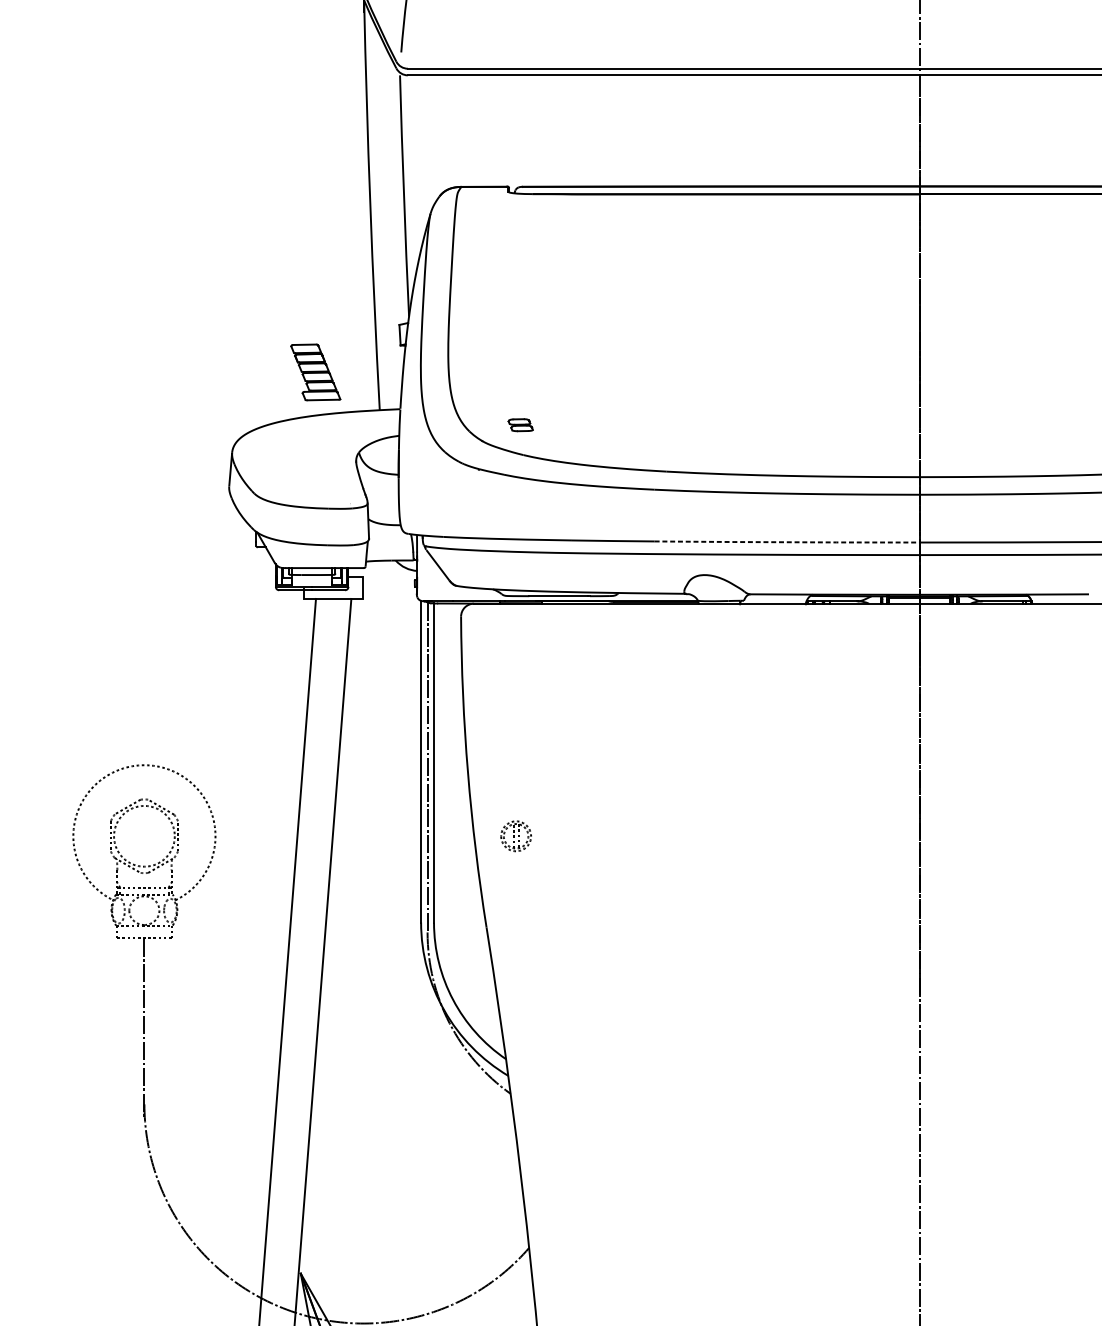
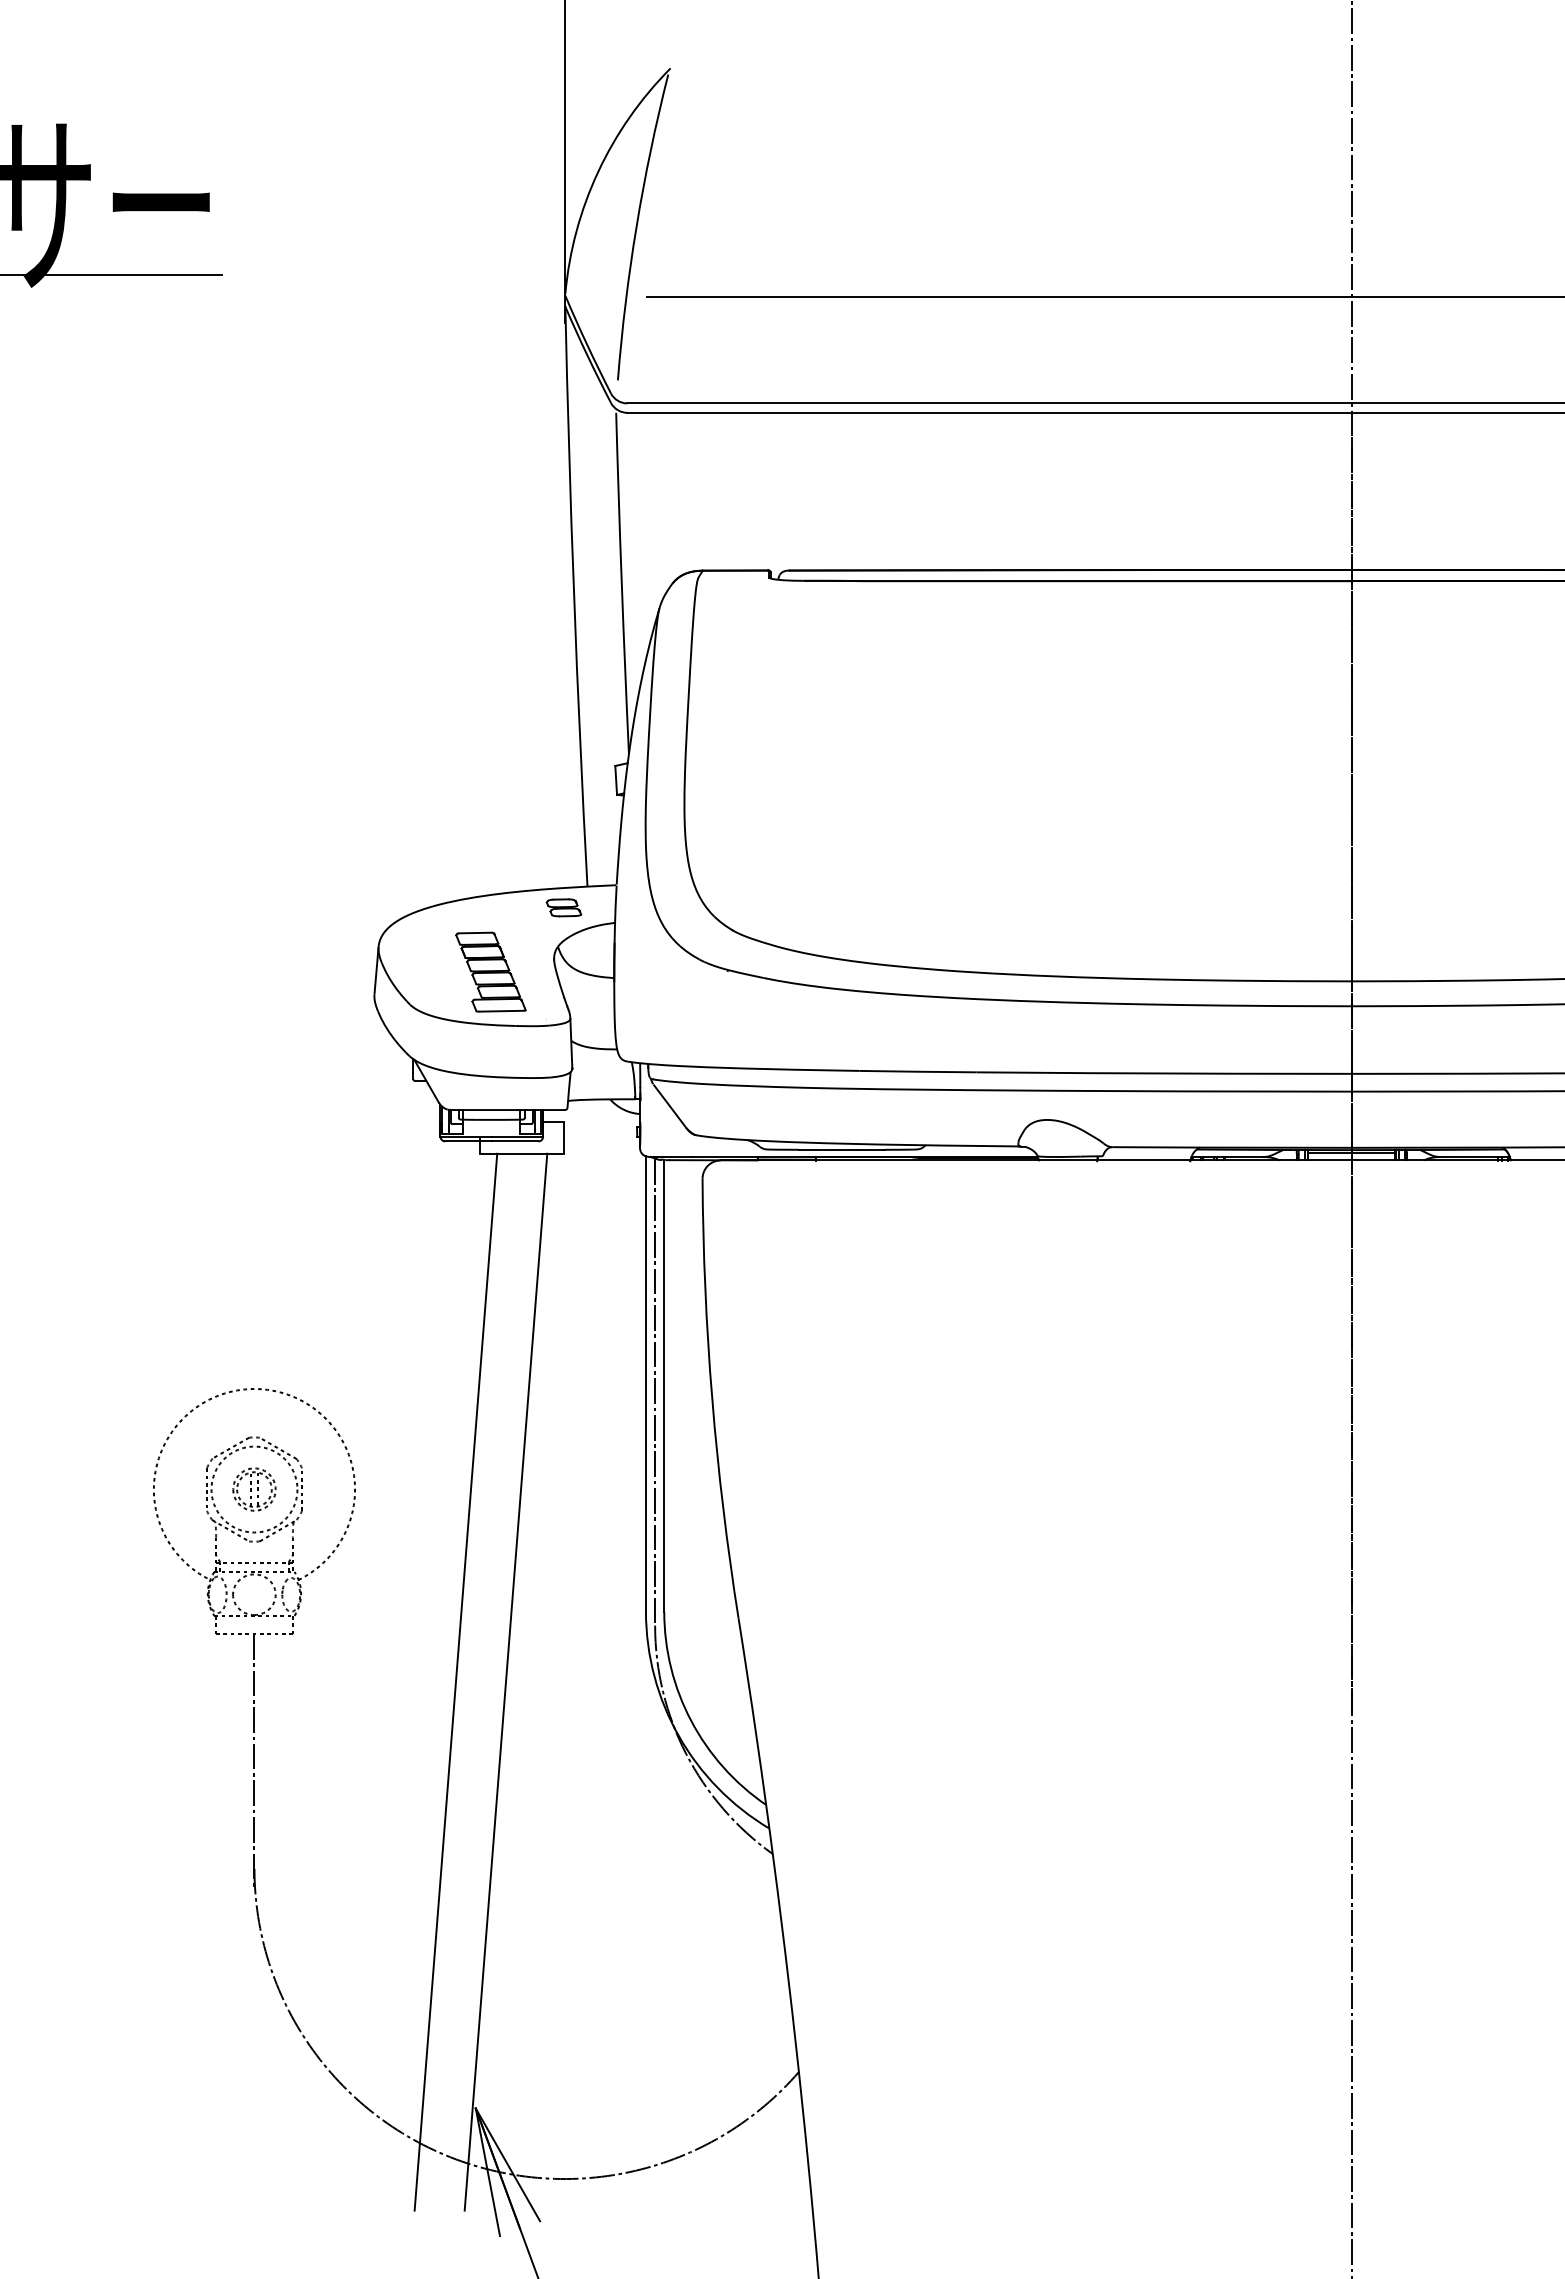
part: (315, 371) -> (490, 971), moved
part: (520, 424) -> (563, 907), moved
line: (787, 542) -> (1164, 1073), dashed -> solid
part: (516, 836) -> (254, 1489), moved

